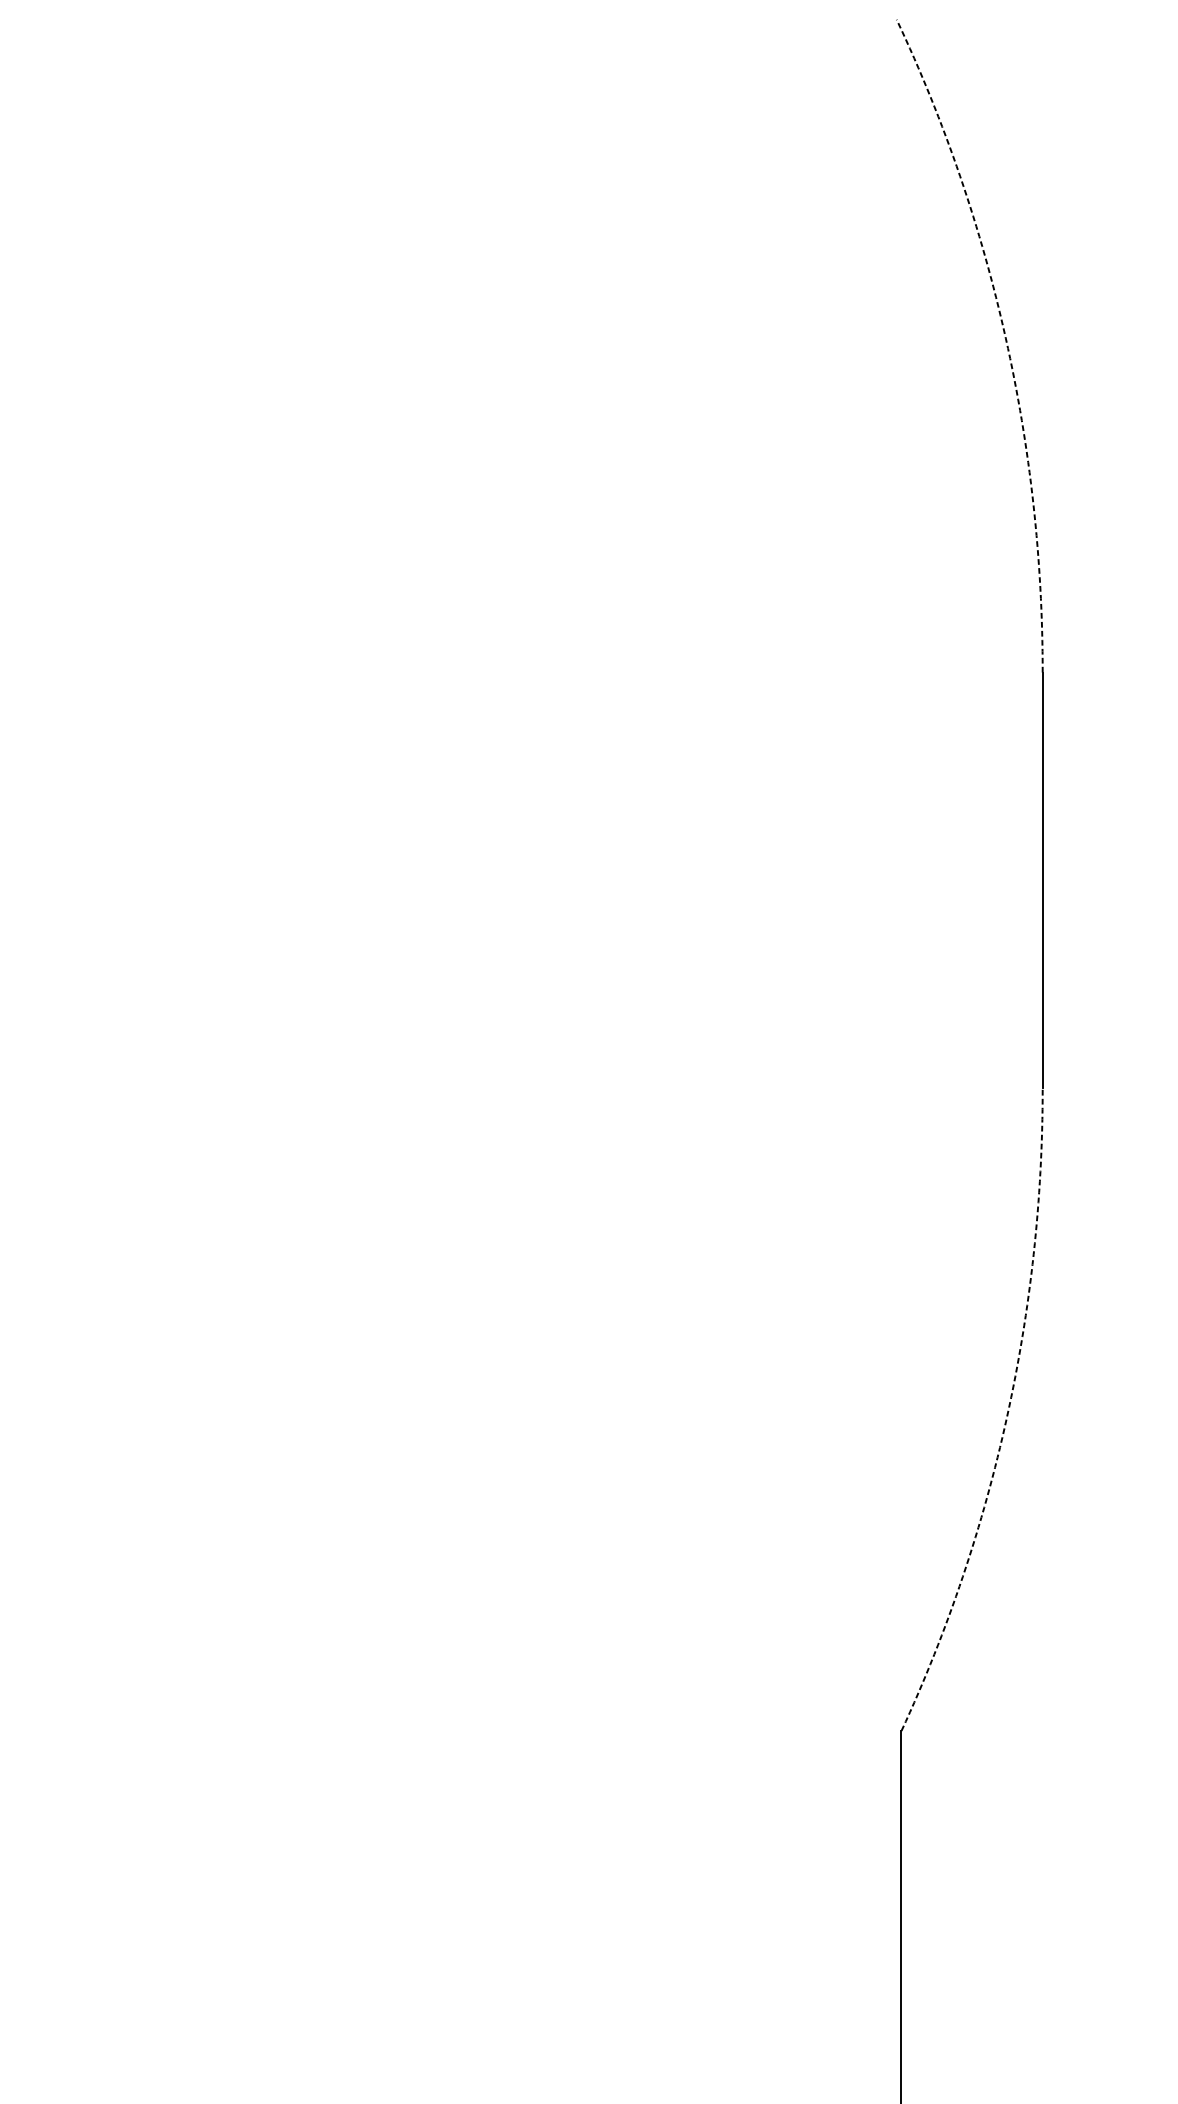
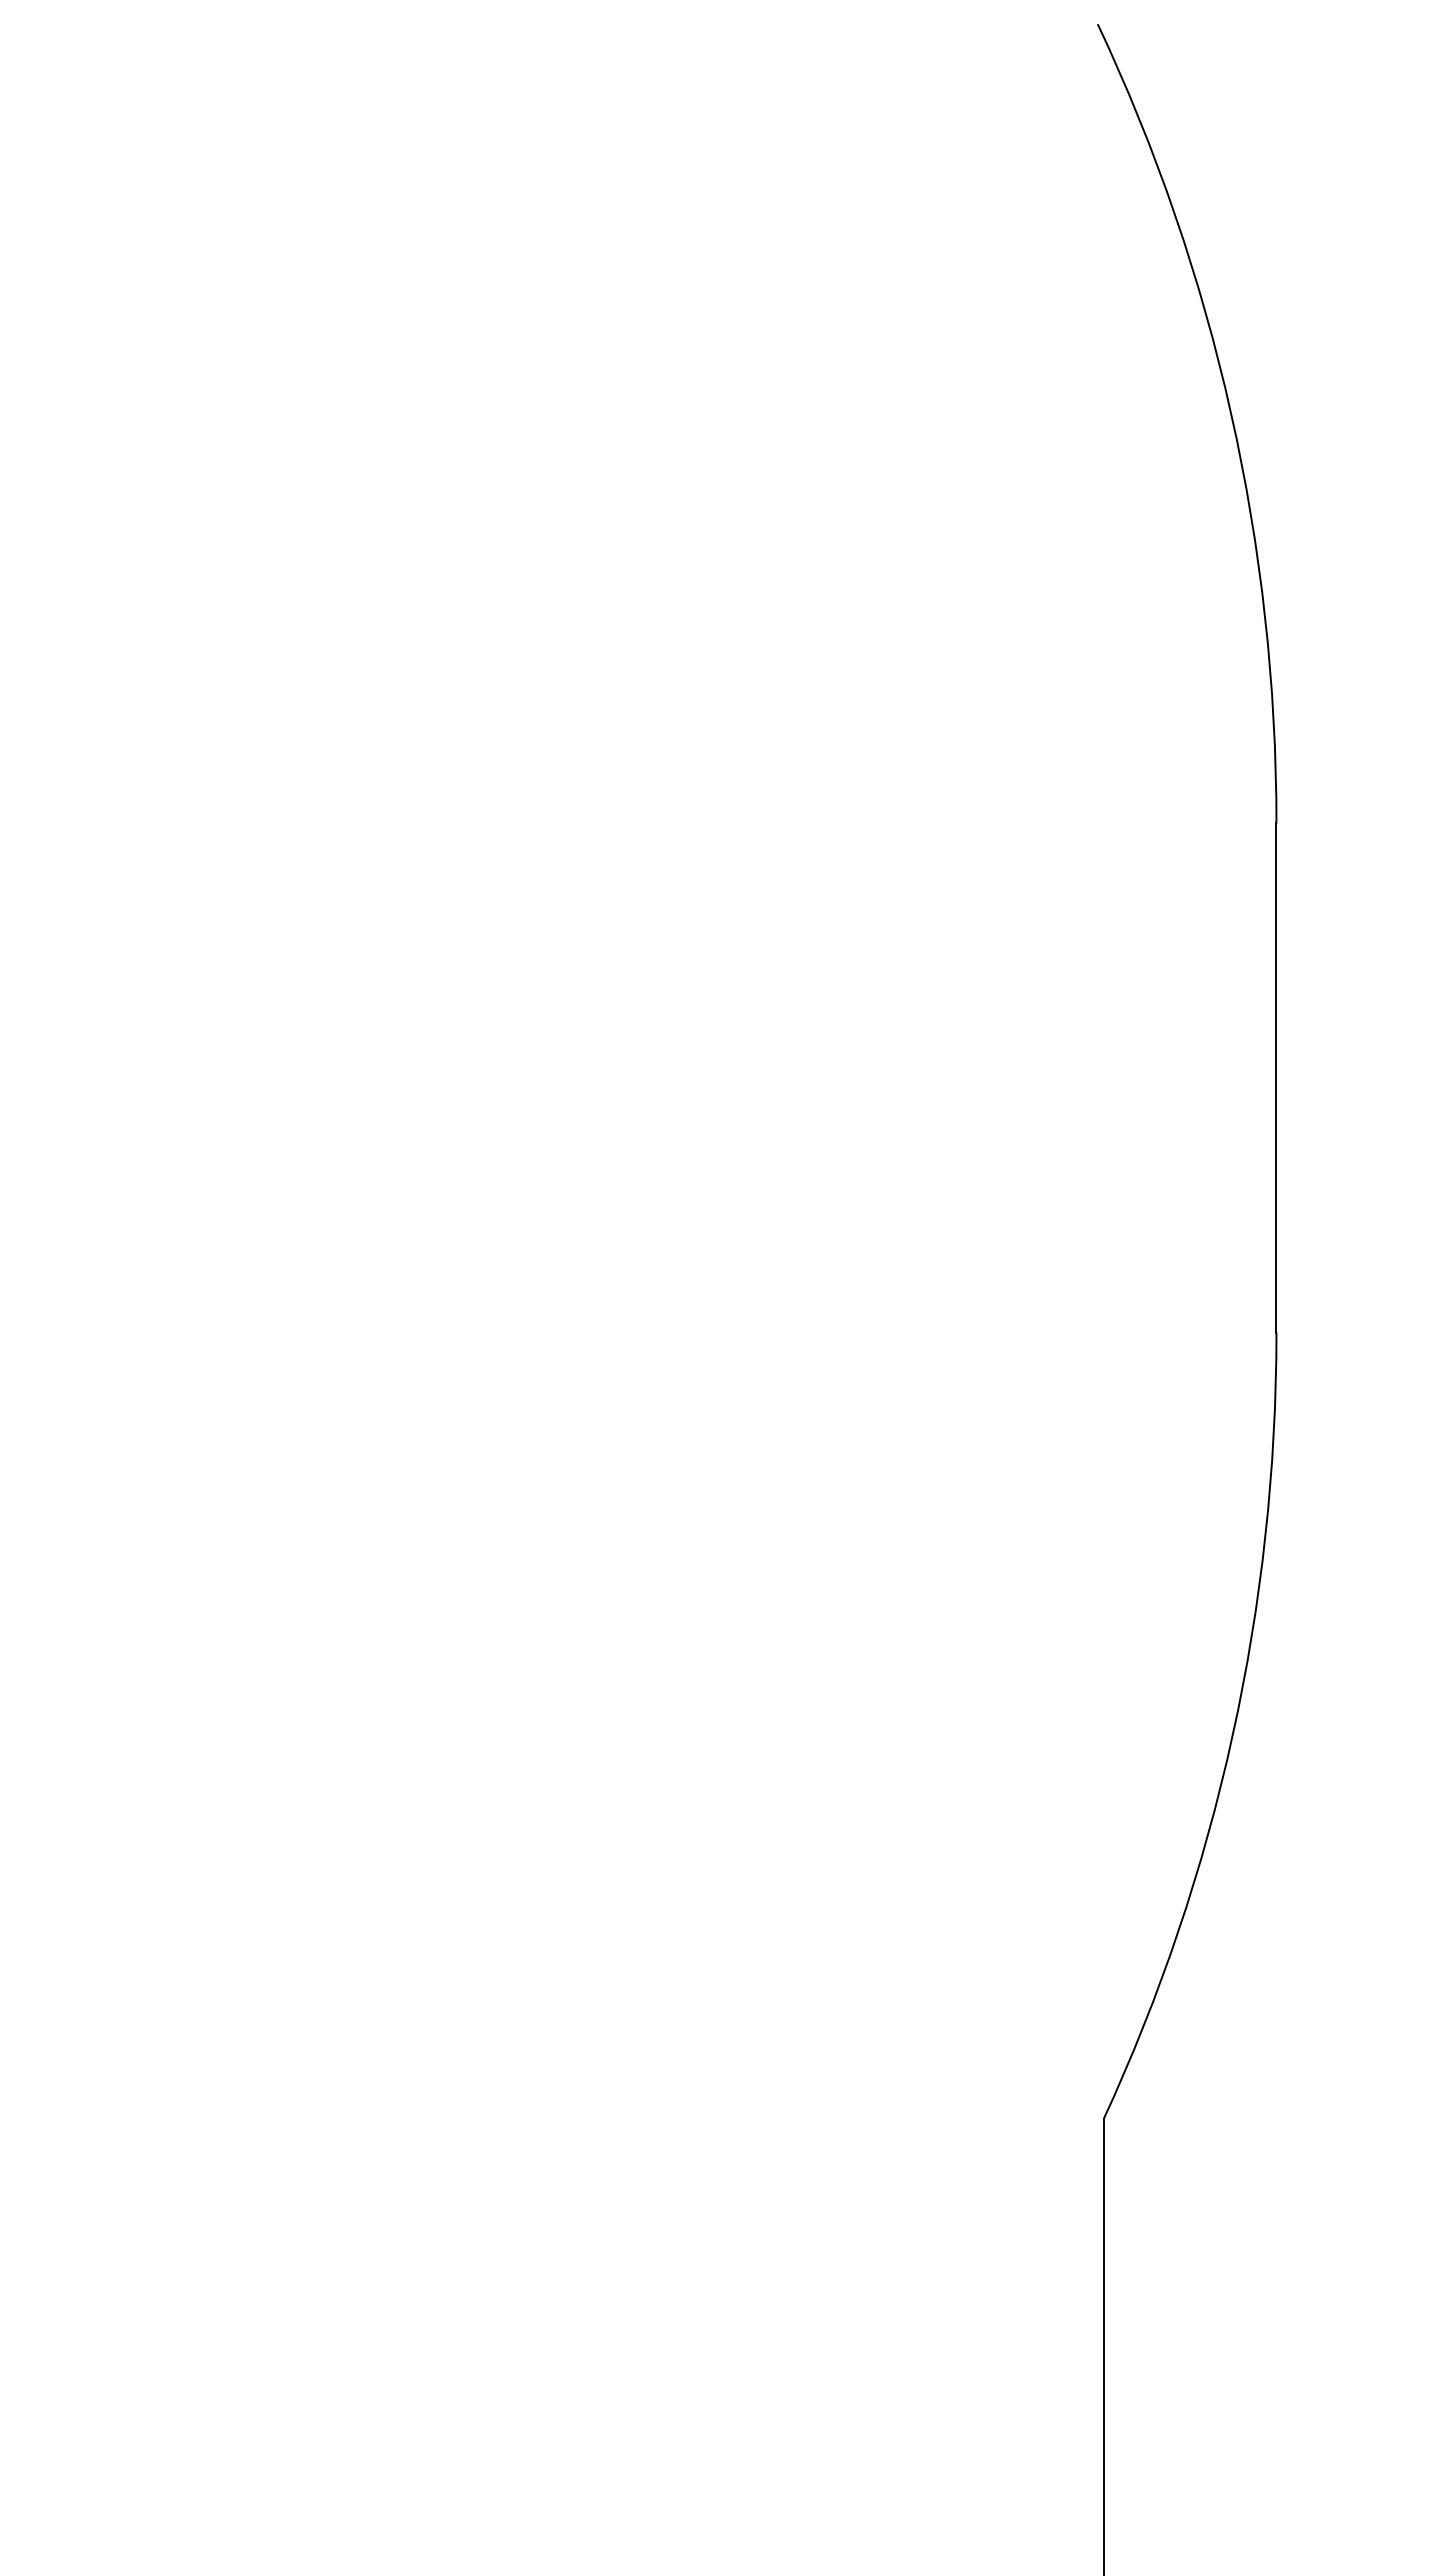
arc: (1005, 337) -> (1231, 413), dashed -> solid
arc: (1006, 1417) -> (1232, 1735), dashed -> solid

